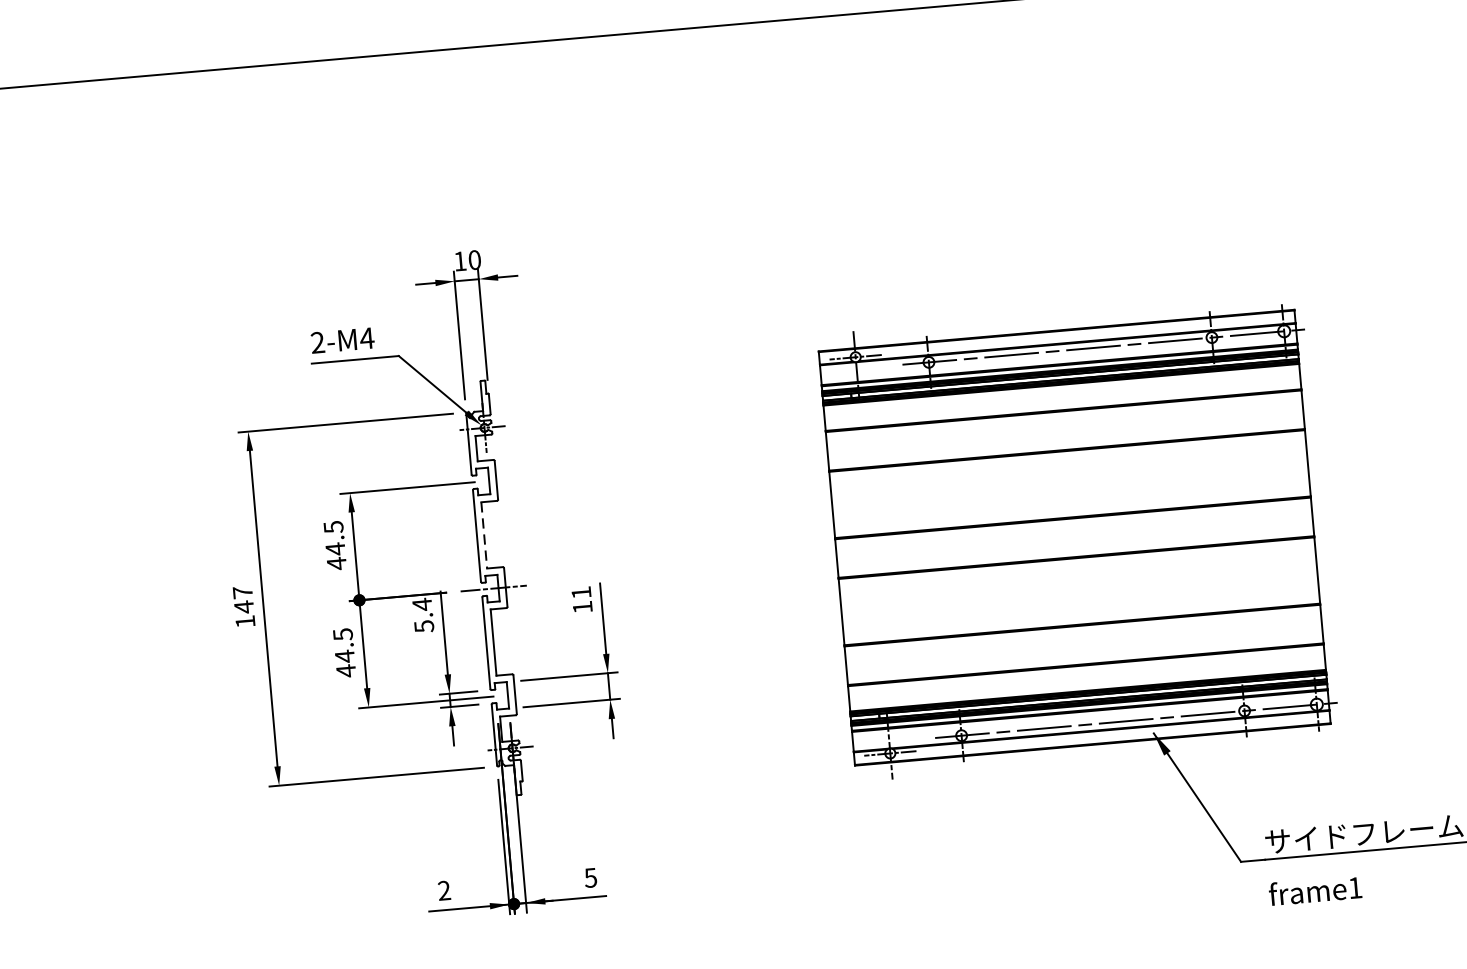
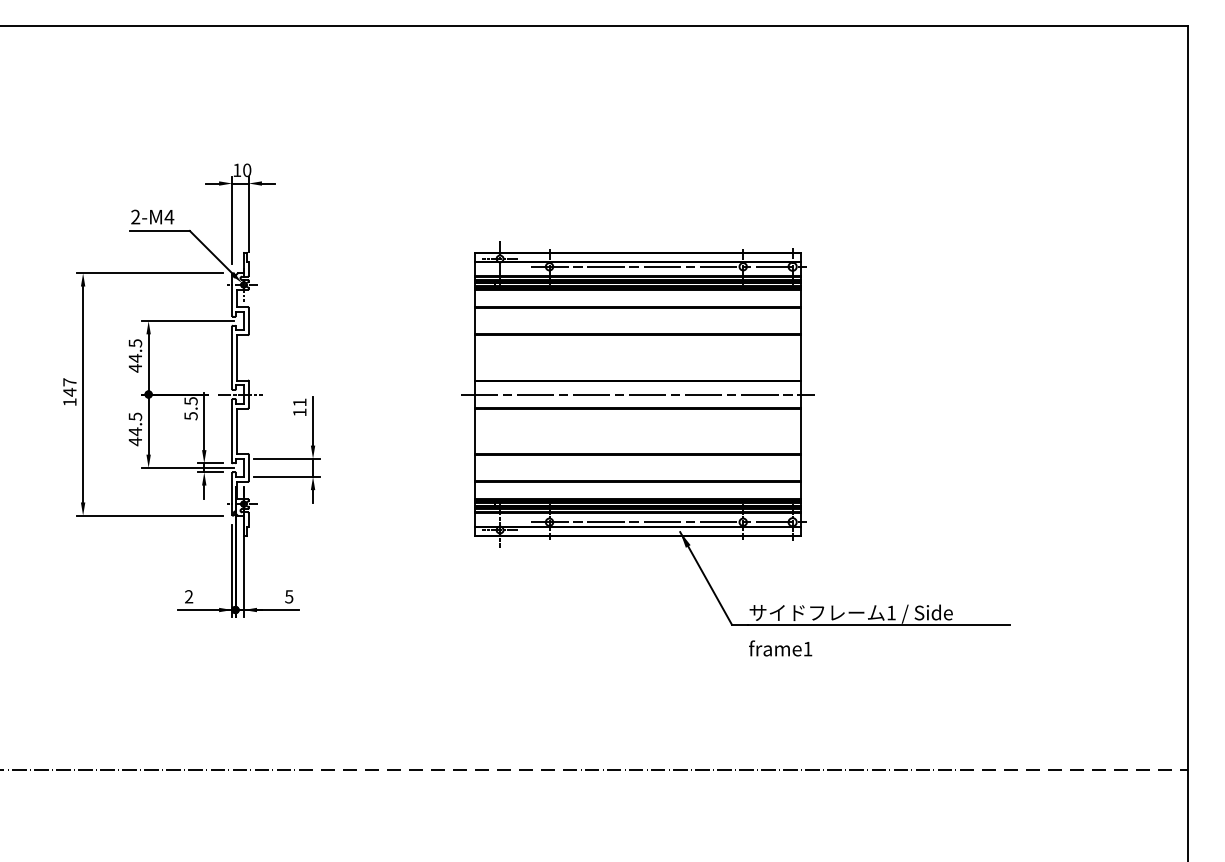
line: (484, 534) -> (237, 357), dashed -> solid
line: (1073, 537) -> (637, 394), added
text: (421, 603) -> (190, 400), 5.4 -> 5.5

